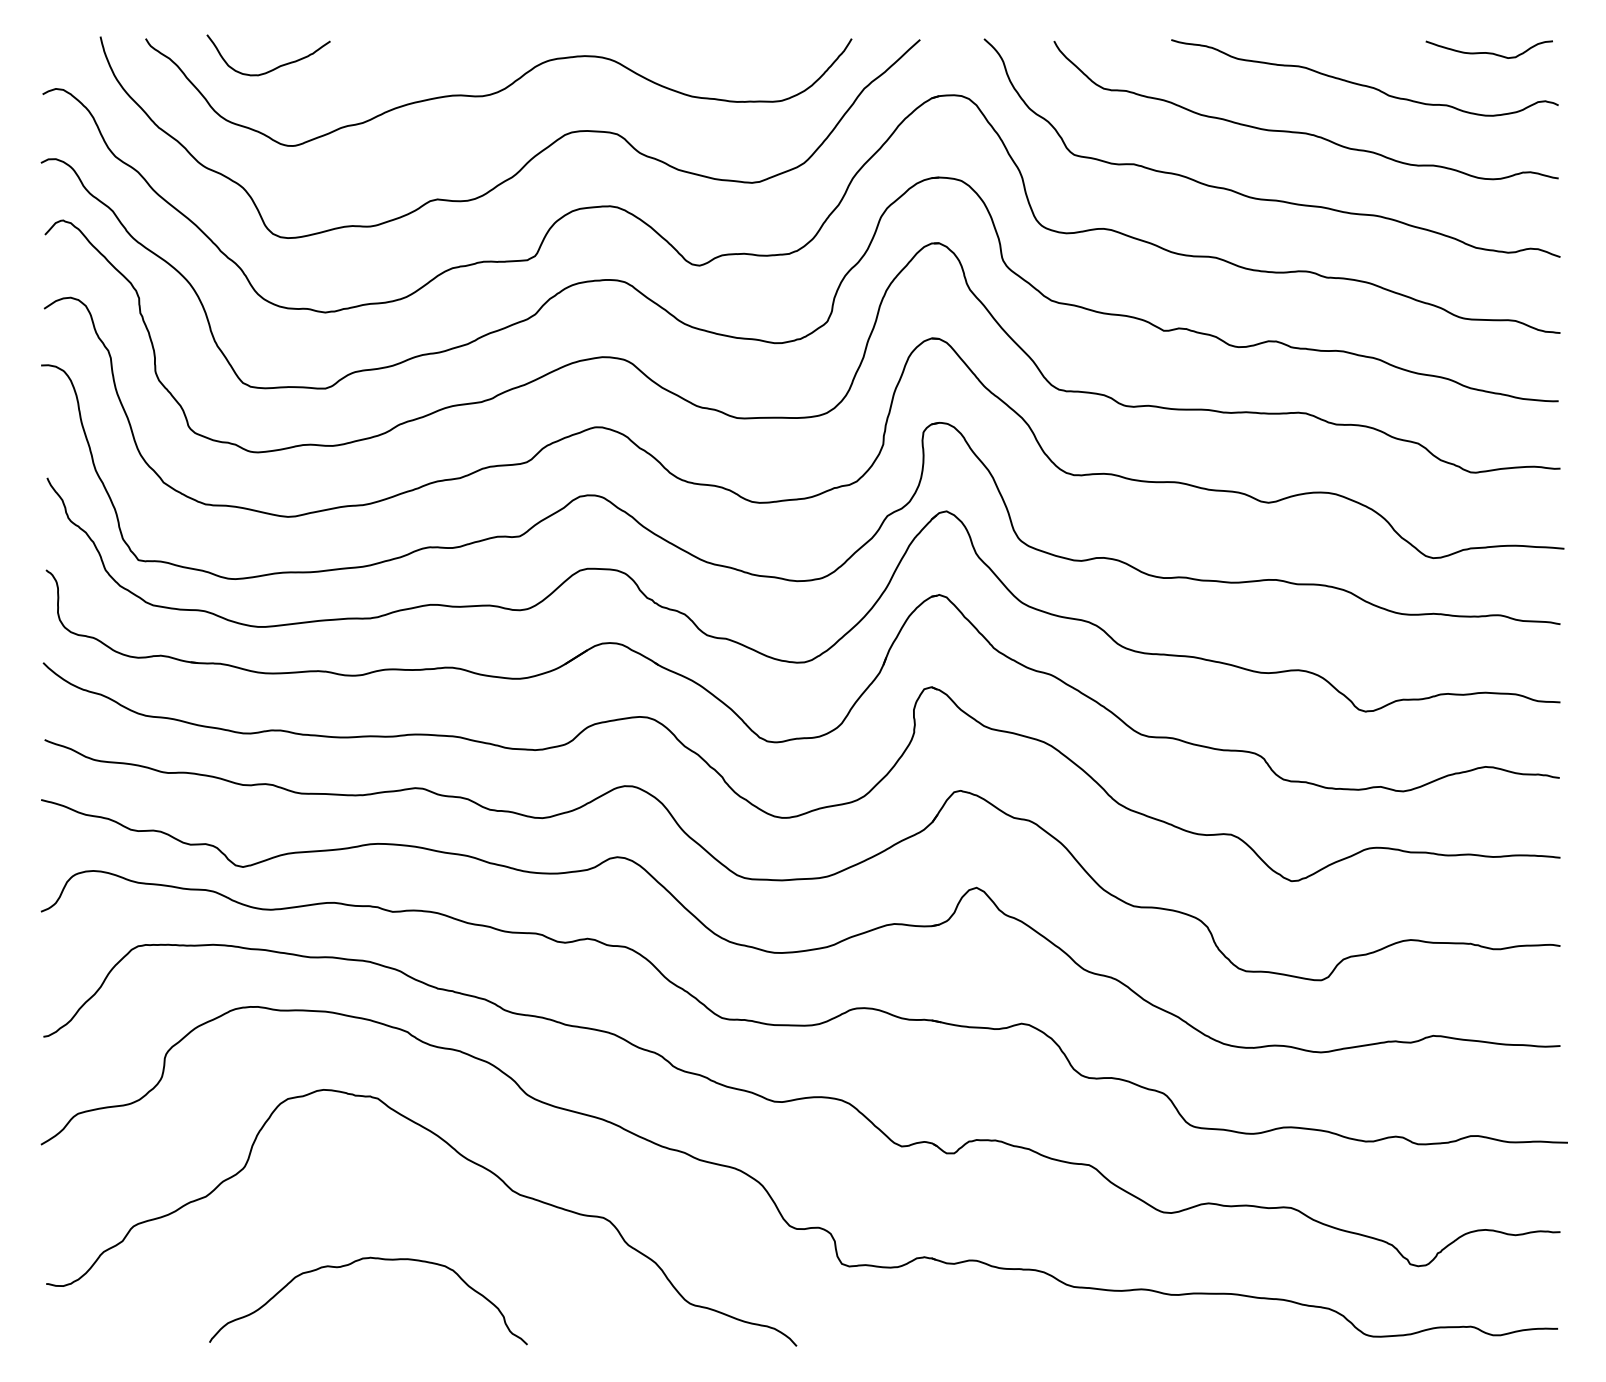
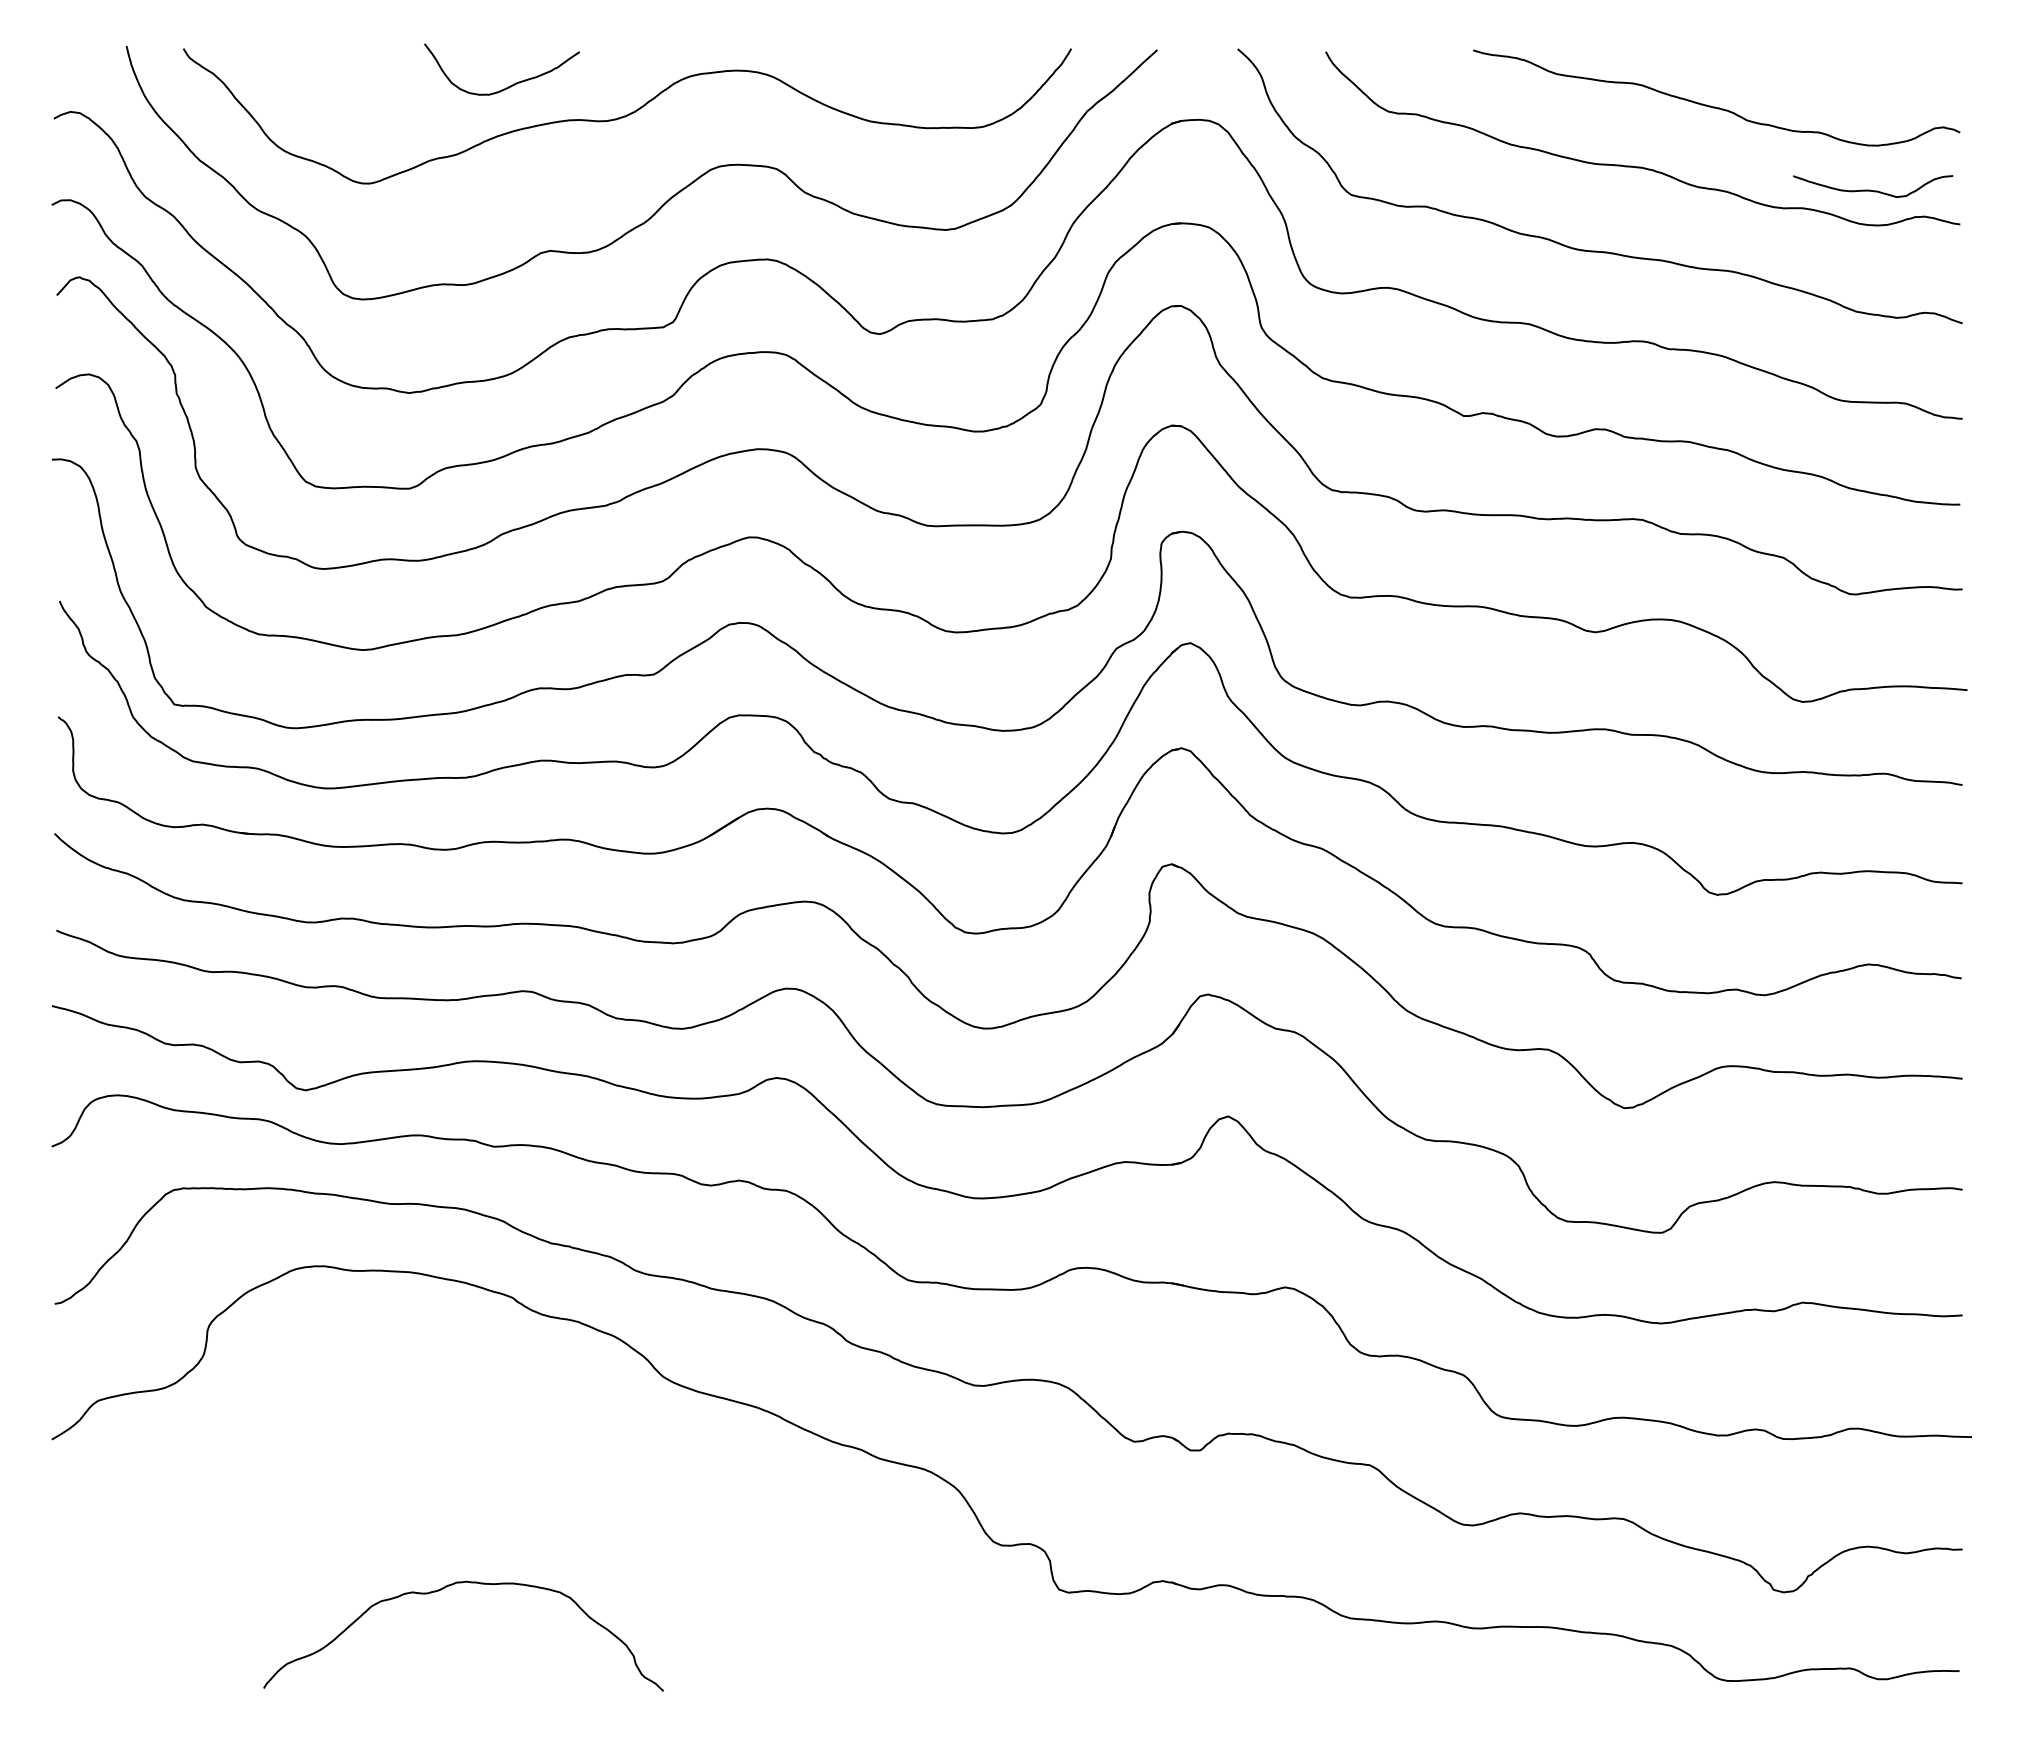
curve: (1489, 52) -> (1873, 190), moved
curve: (275, 67) -> (510, 85), moved
curve: (463, 1157) -> (582, 1455), removed

